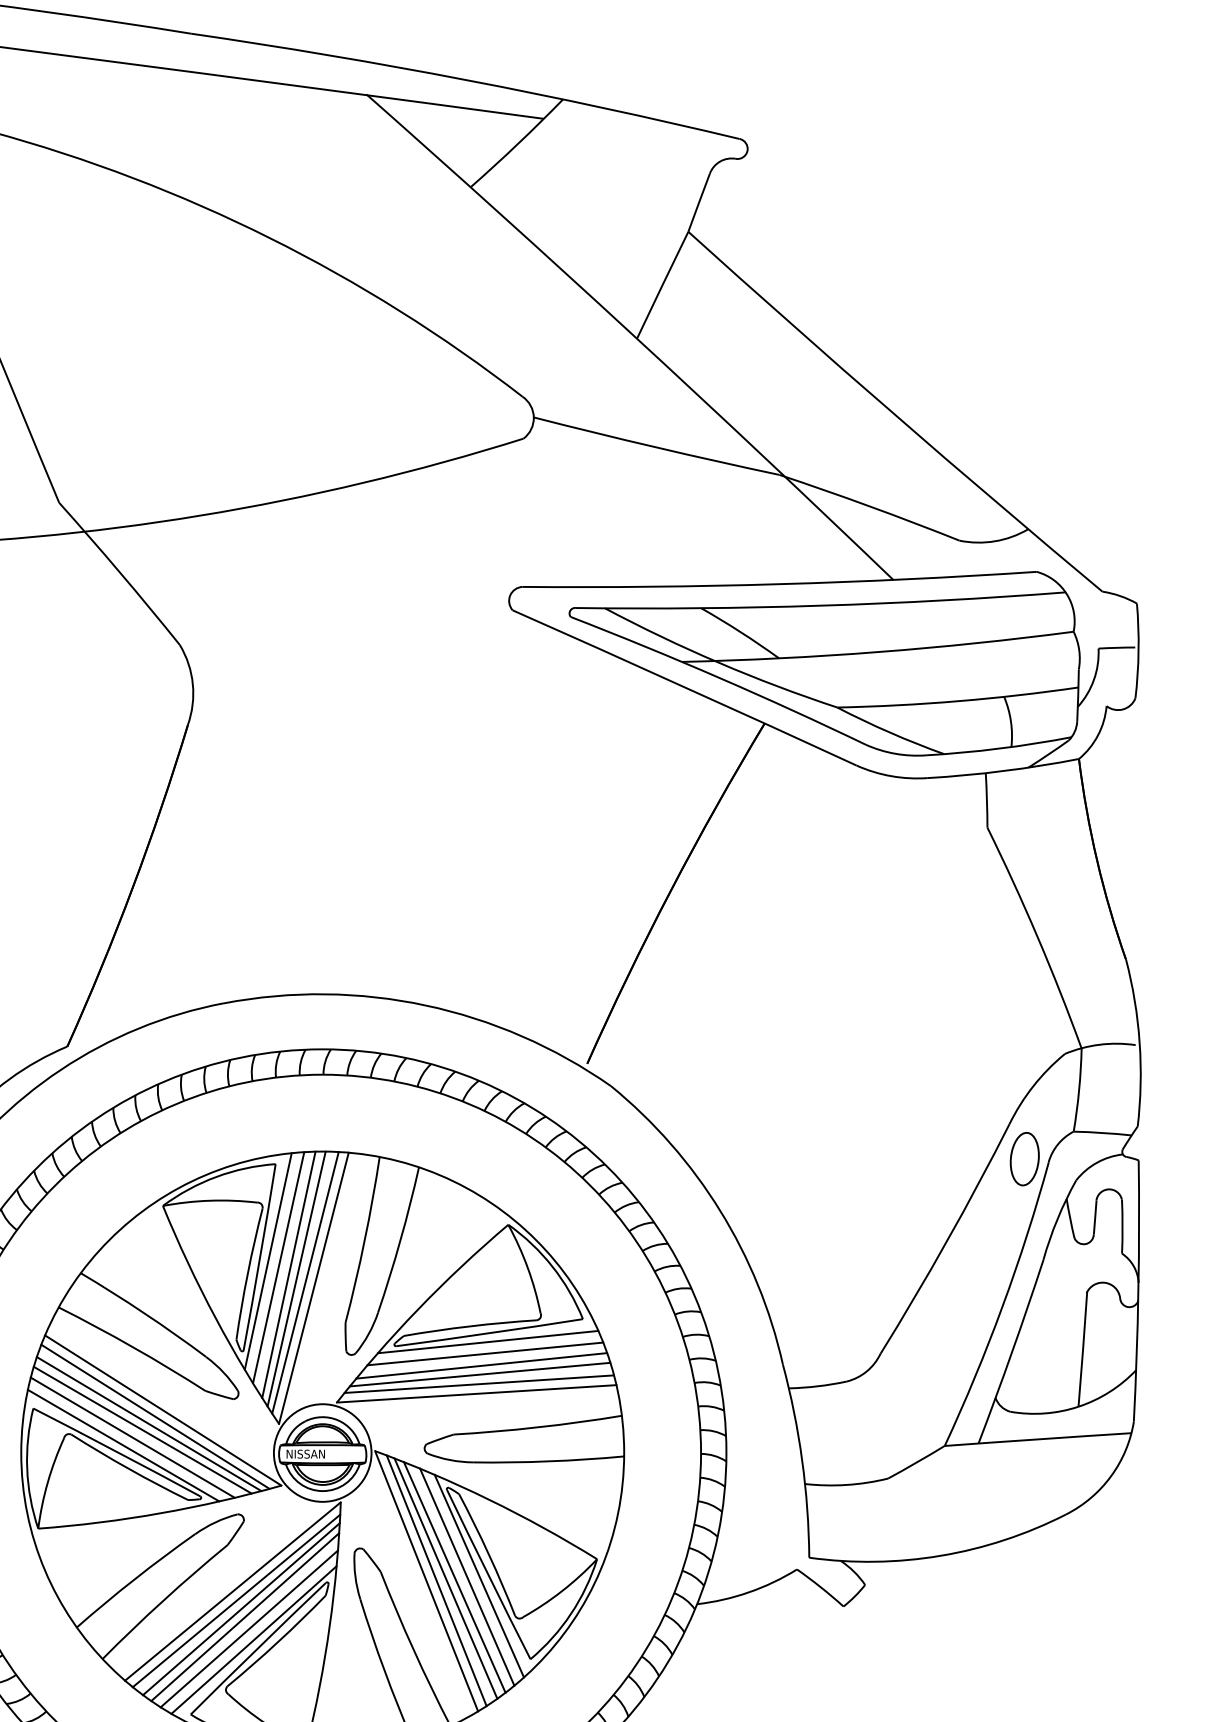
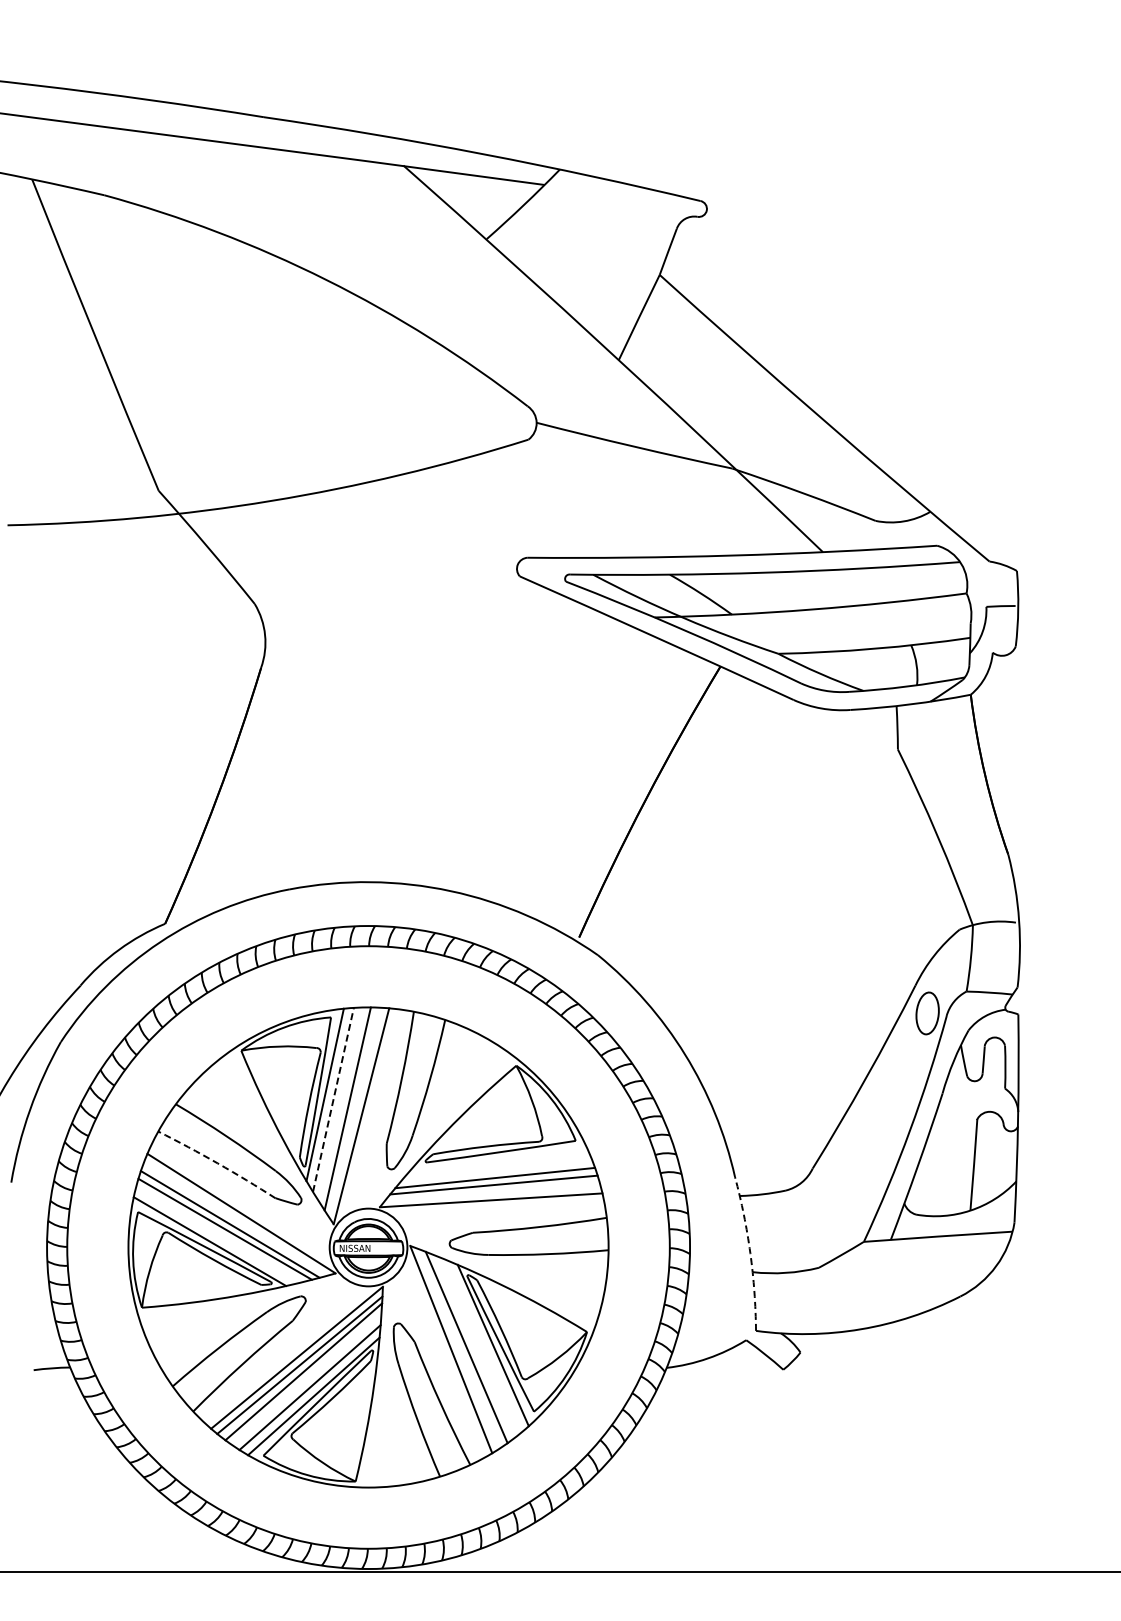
line: (278, 1267) -> (333, 1099), solid -> dashed
line: (288, 1274) -> (341, 1105), removed
line: (305, 1282) -> (354, 1111), removed
line: (488, 1342) -> (500, 1159), removed
arc: (133, 1347) -> (217, 1163), solid -> dashed
line: (484, 1353) -> (497, 1168), removed
line: (479, 1383) -> (493, 1192), removed
line: (155, 1416) -> (235, 1218), removed
line: (133, 1437) -> (217, 1235), removed
arc: (802, 1460) -> (750, 1253), solid -> dashed
line: (467, 1576) -> (483, 1345), removed
line: (454, 1577) -> (473, 1346), removed
line: (436, 1581) -> (459, 1349), removed
line: (244, 1617) -> (306, 1378), removed

